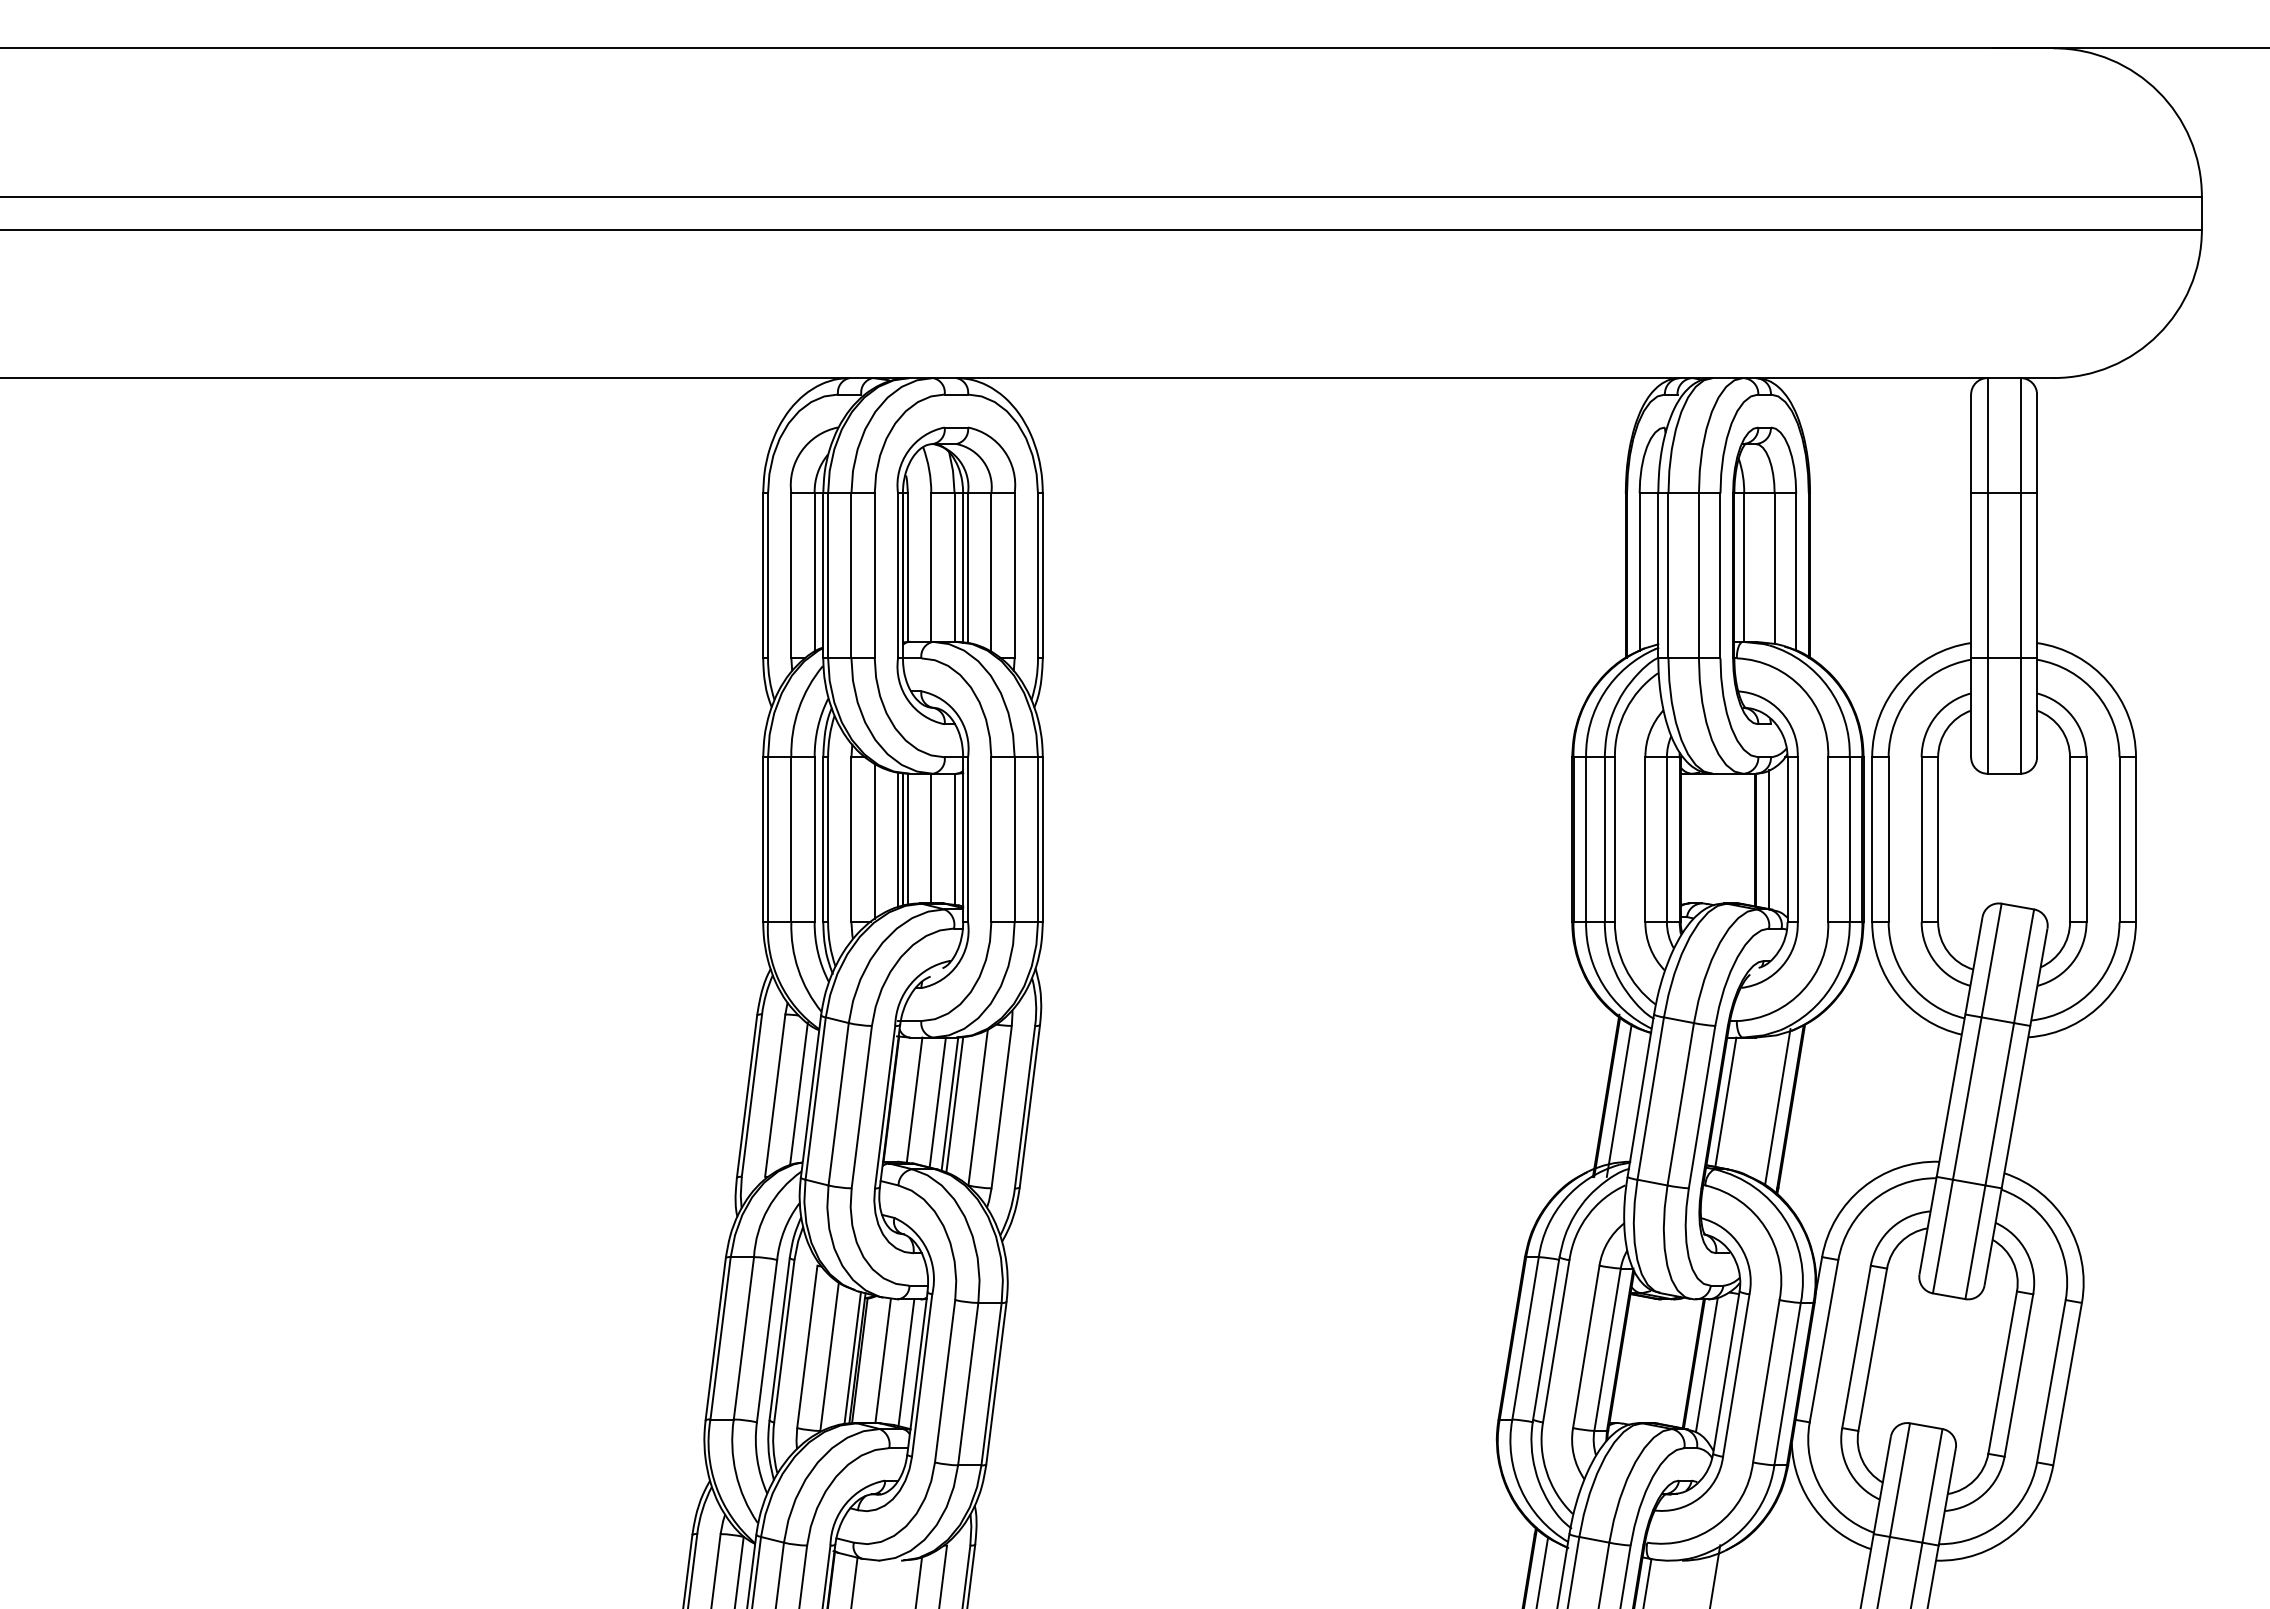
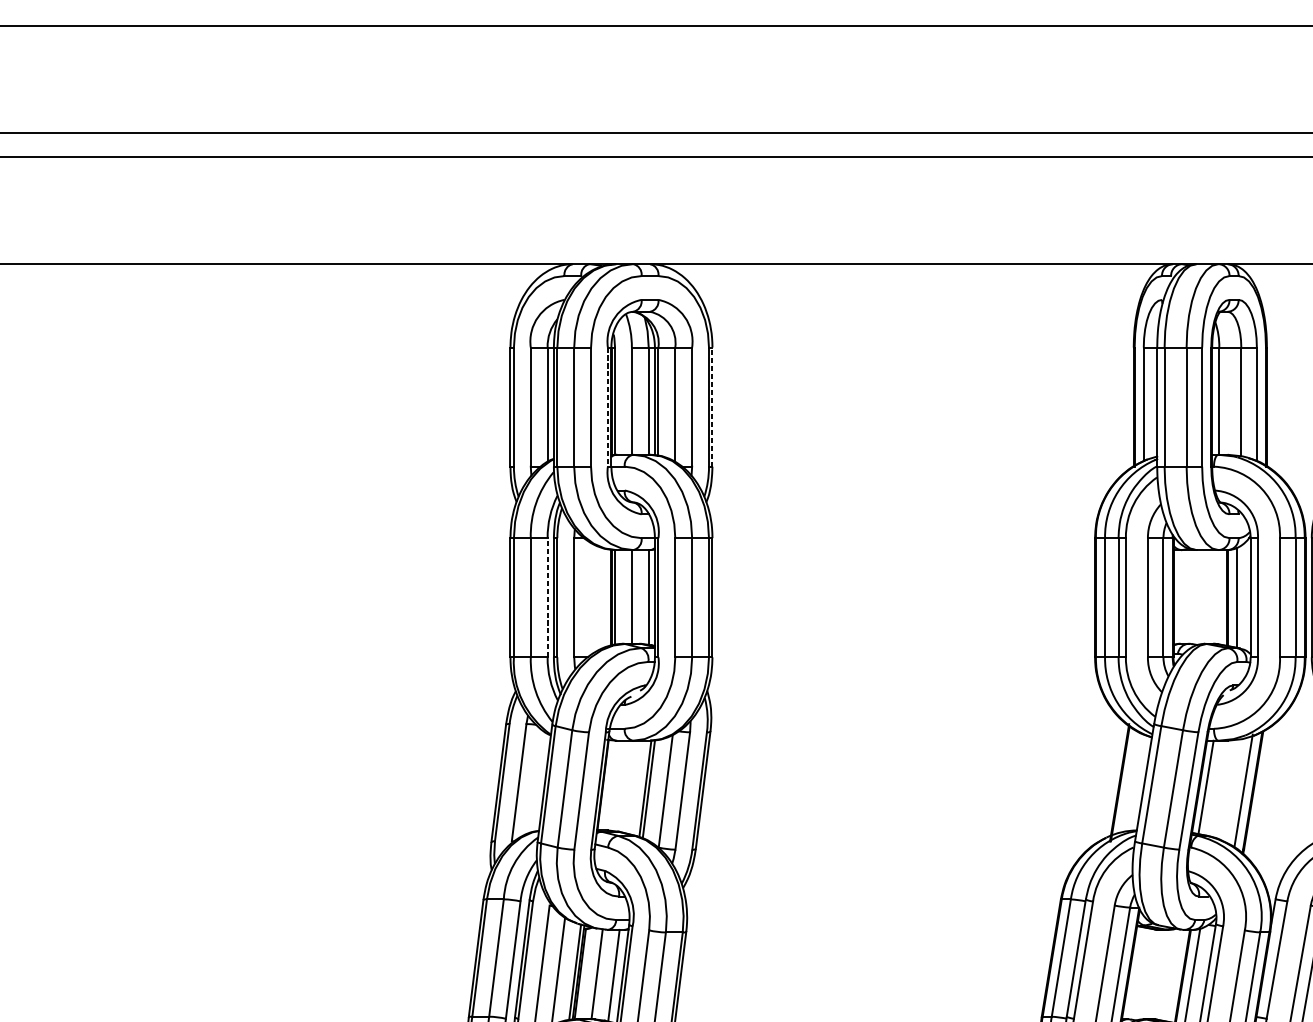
line: (1042, 575) -> (712, 406), solid -> dashed
line: (898, 576) -> (608, 407), solid -> dashed
line: (814, 839) -> (547, 597), solid -> dashed
line: (898, 839) -> (608, 597), removed
line: (874, 840) -> (590, 598), removed
line: (798, 1093) -> (535, 781), removed
line: (914, 1099) -> (619, 785), removed
line: (1618, 1100) -> (1128, 786), removed
line: (937, 1102) -> (636, 787), removed

